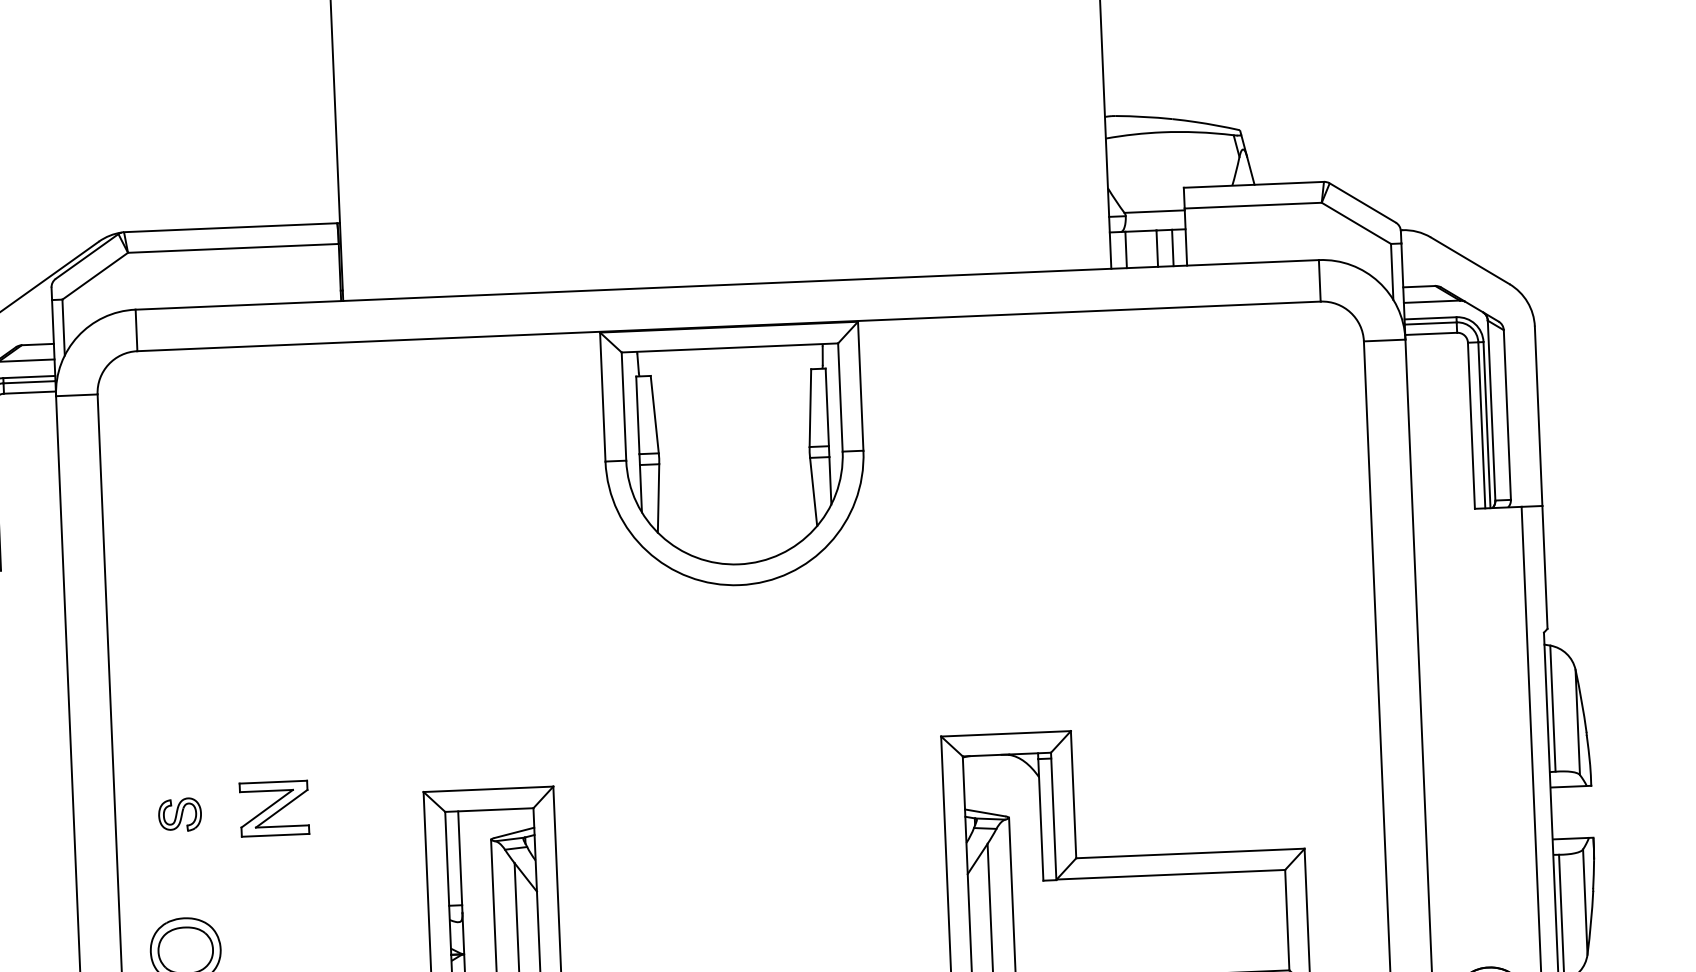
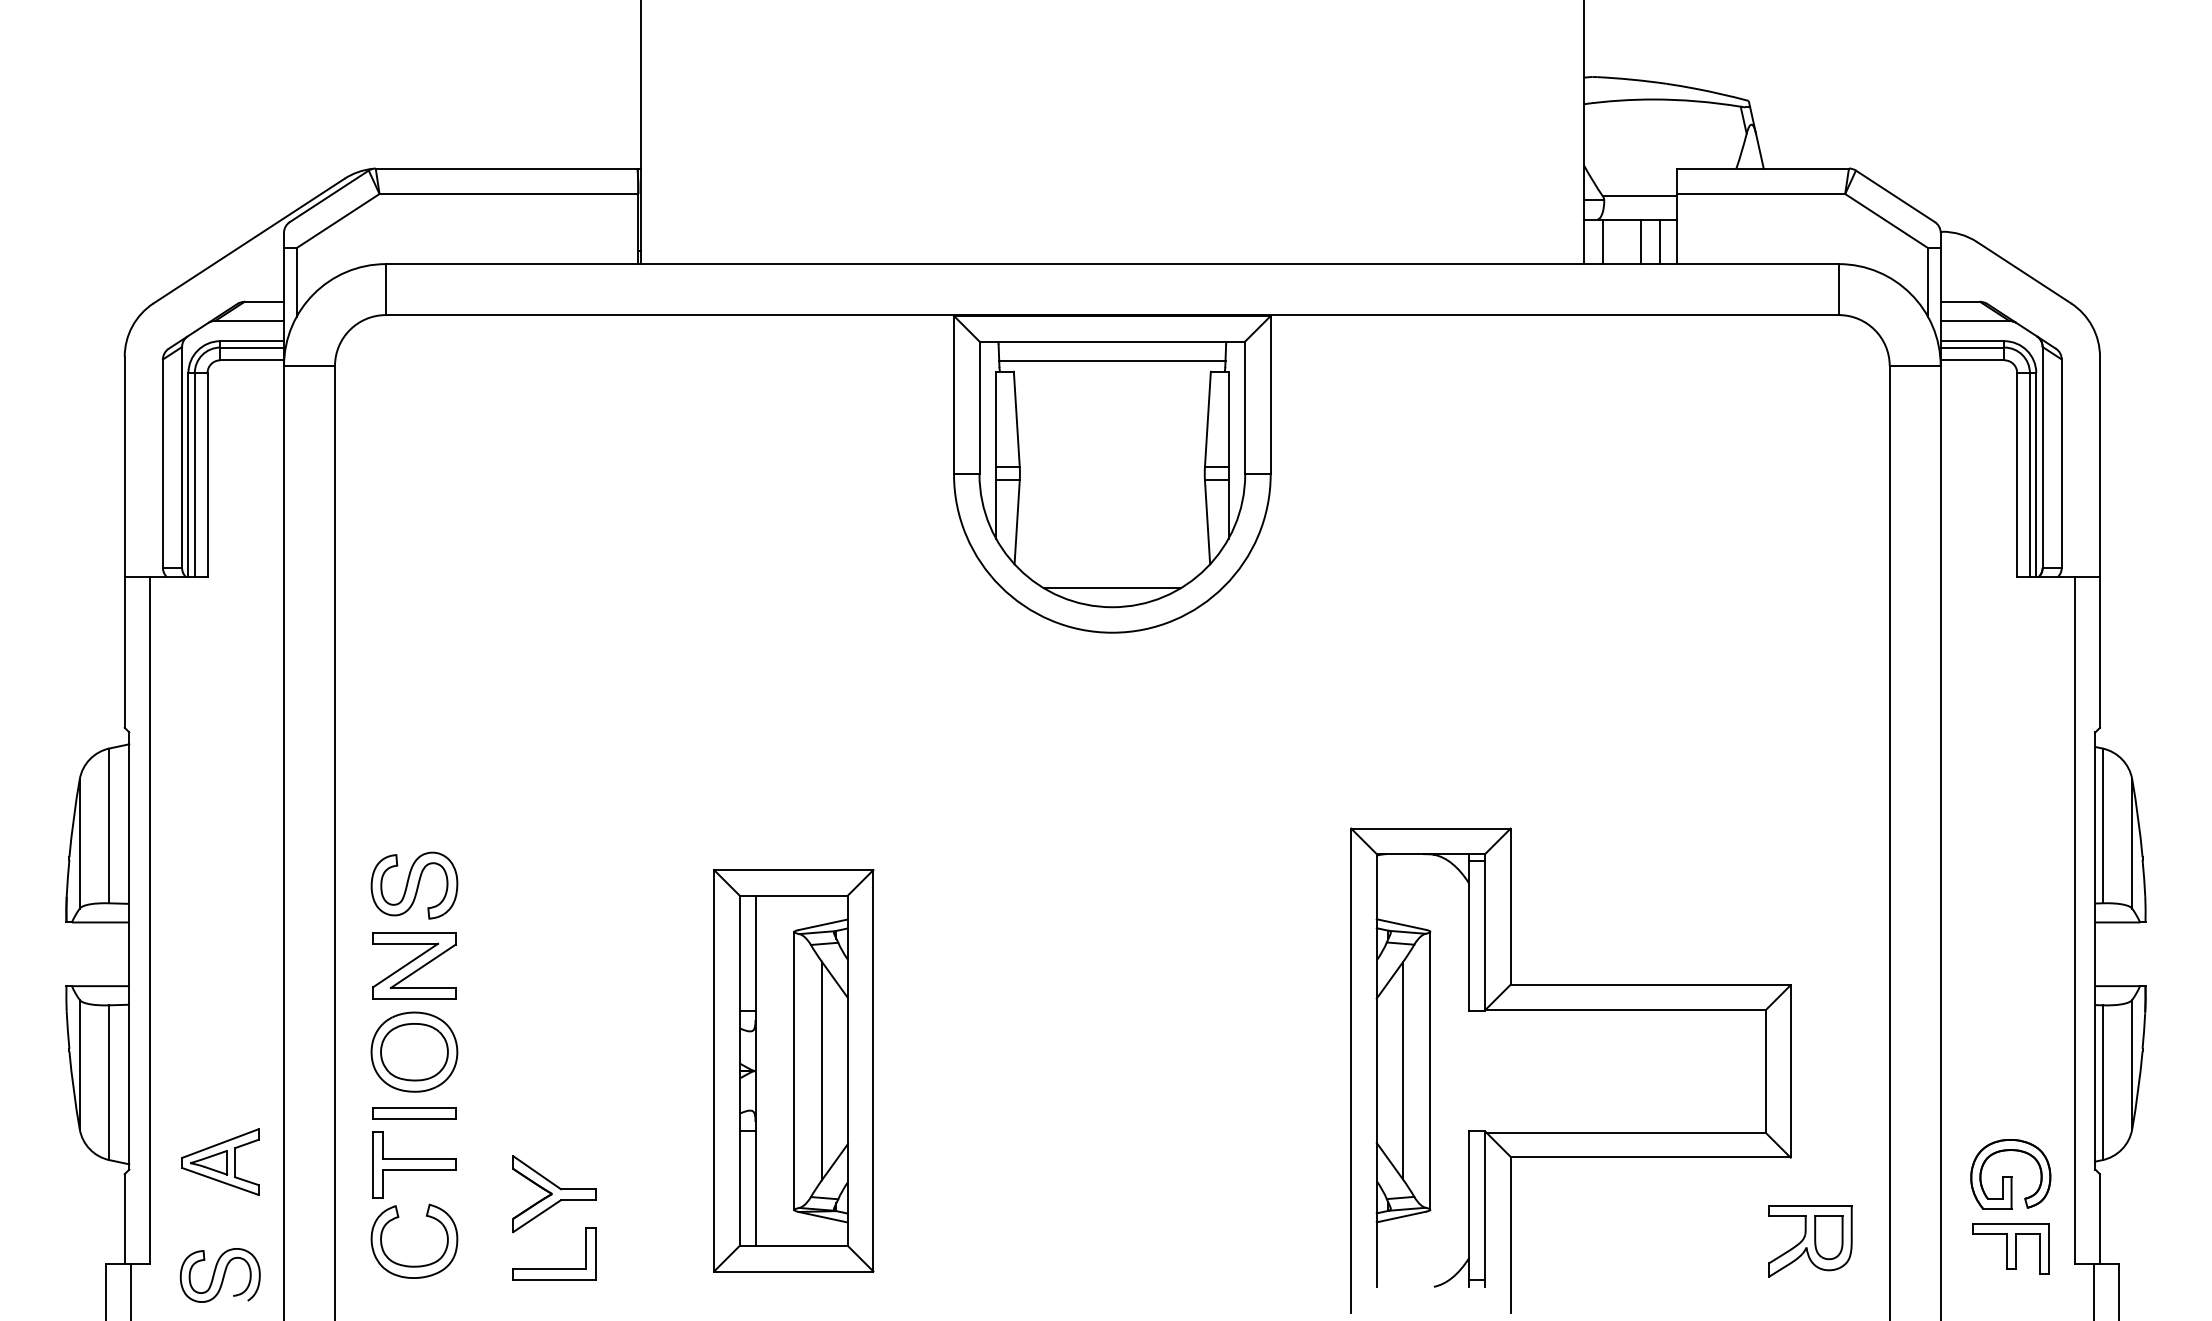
line: (730, 363) -> (1112, 360), added
line: (738, 549) -> (1112, 588), added
part: (274, 808) -> (414, 965), moved
part: (180, 814) -> (414, 885), size x1.67

